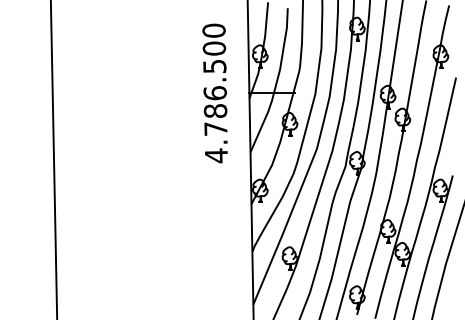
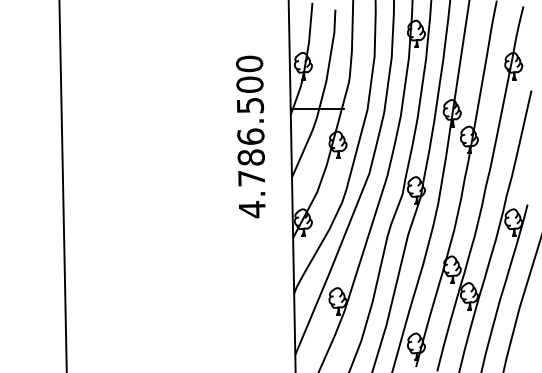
text: (214, 93) -> (250, 136), moved

